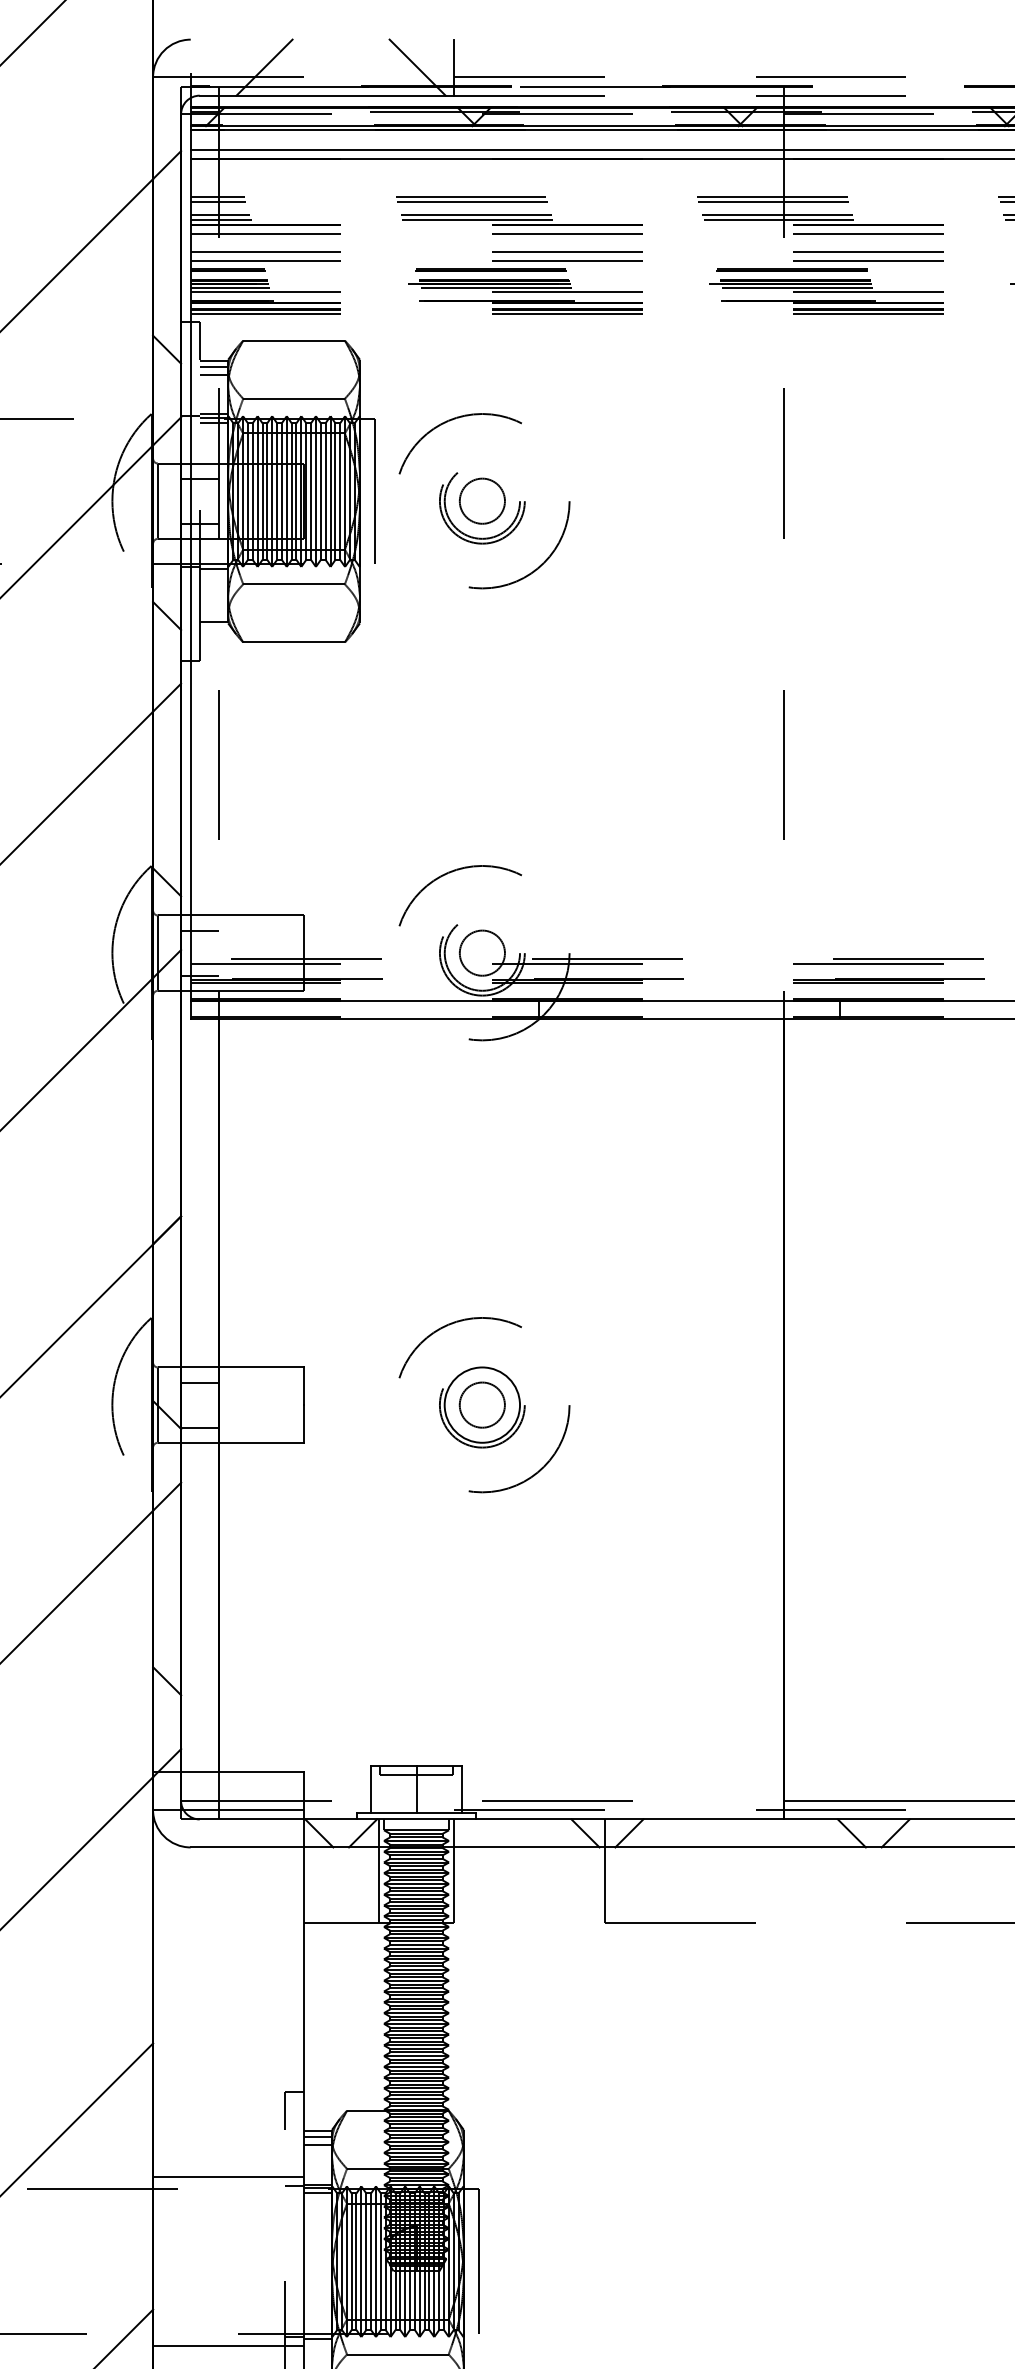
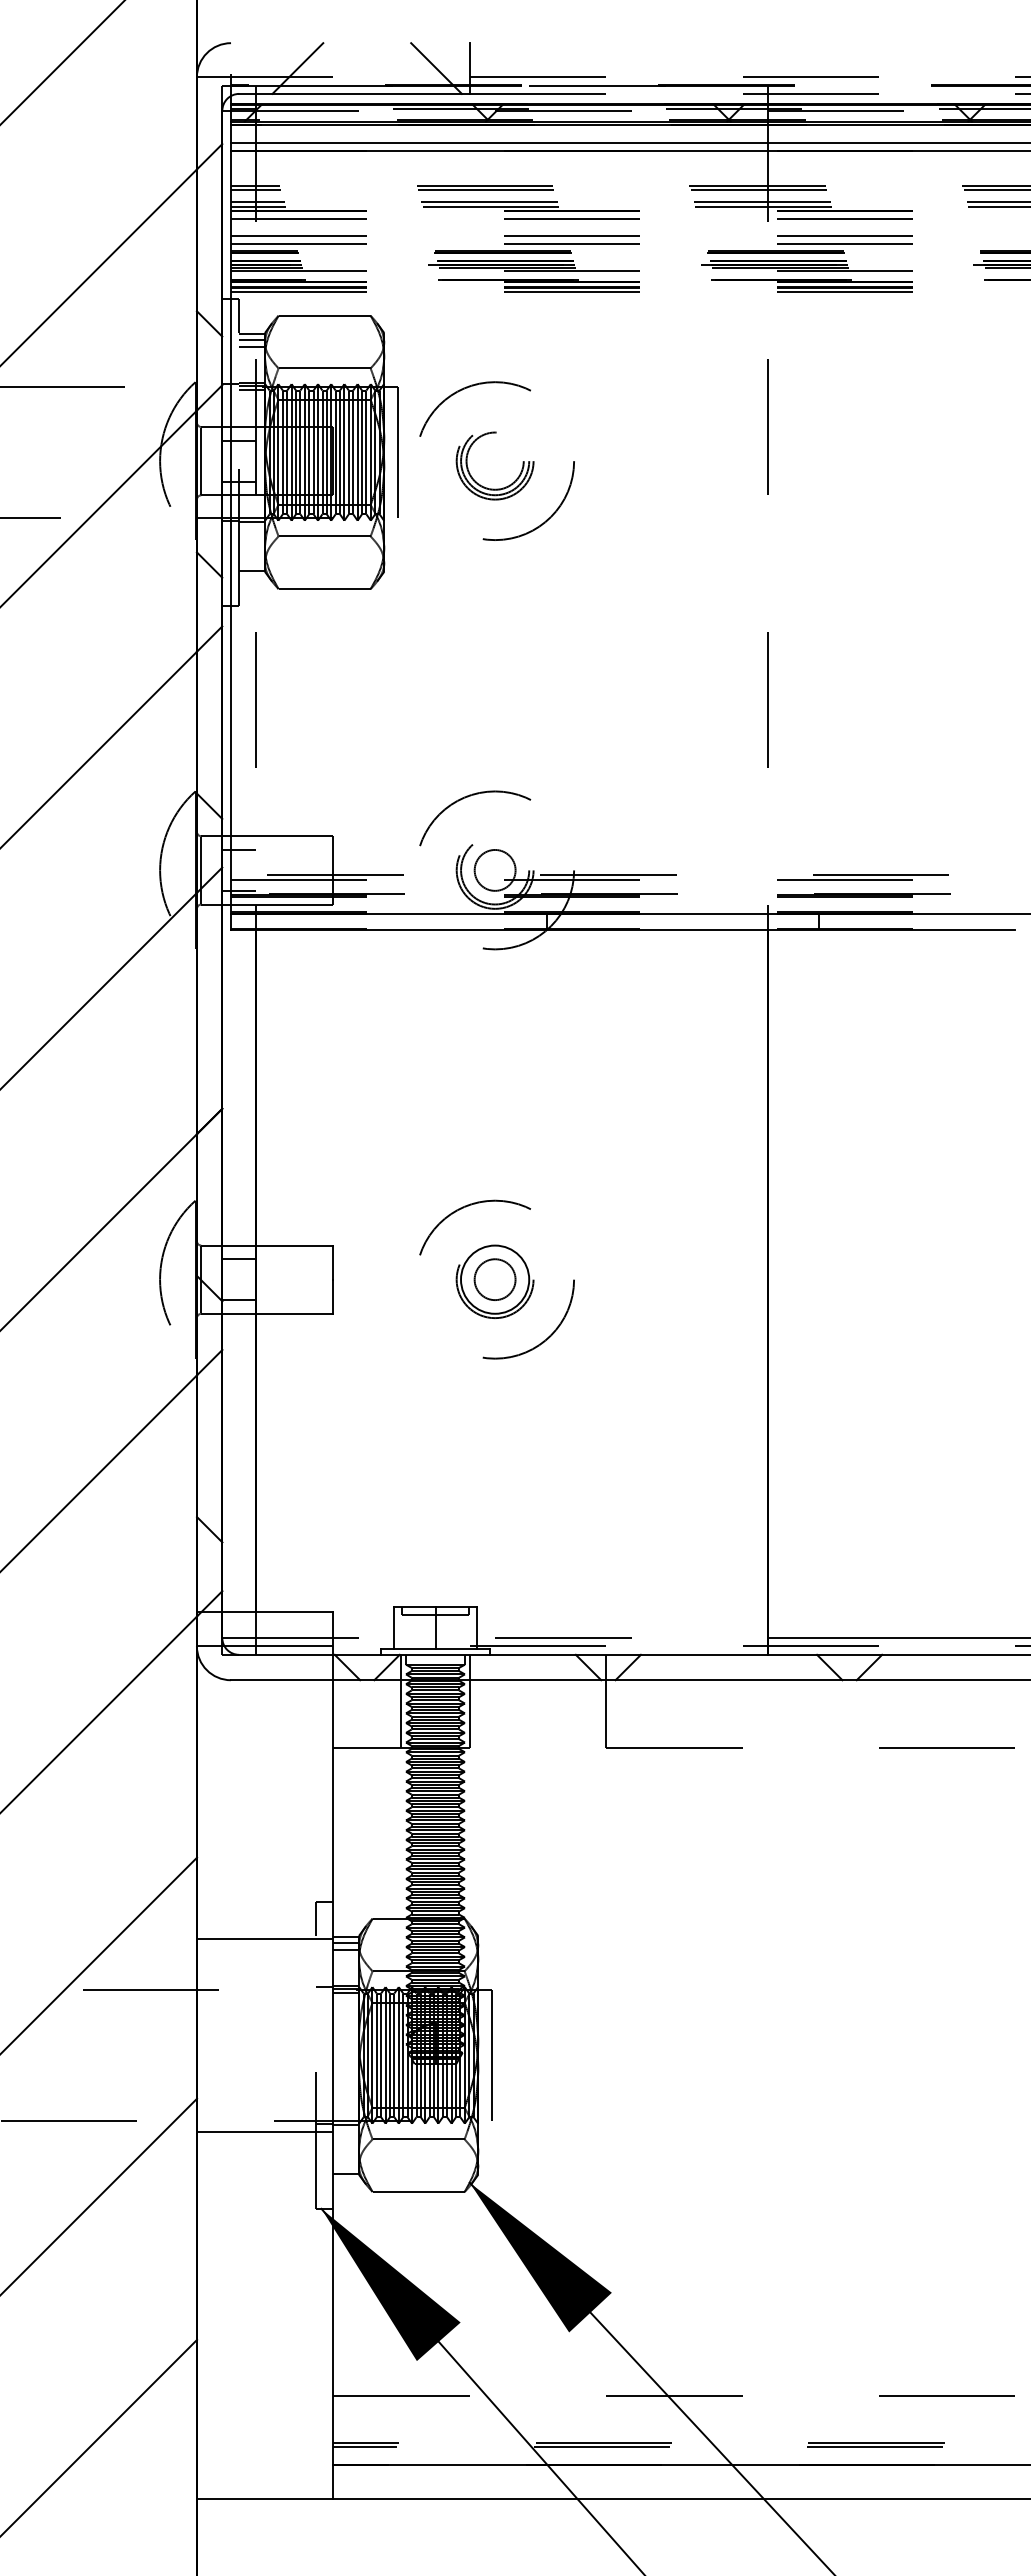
circle: (481, 500) -> (494, 460), size x1.4
line: (227, 2176) -> (264, 1938), moved

